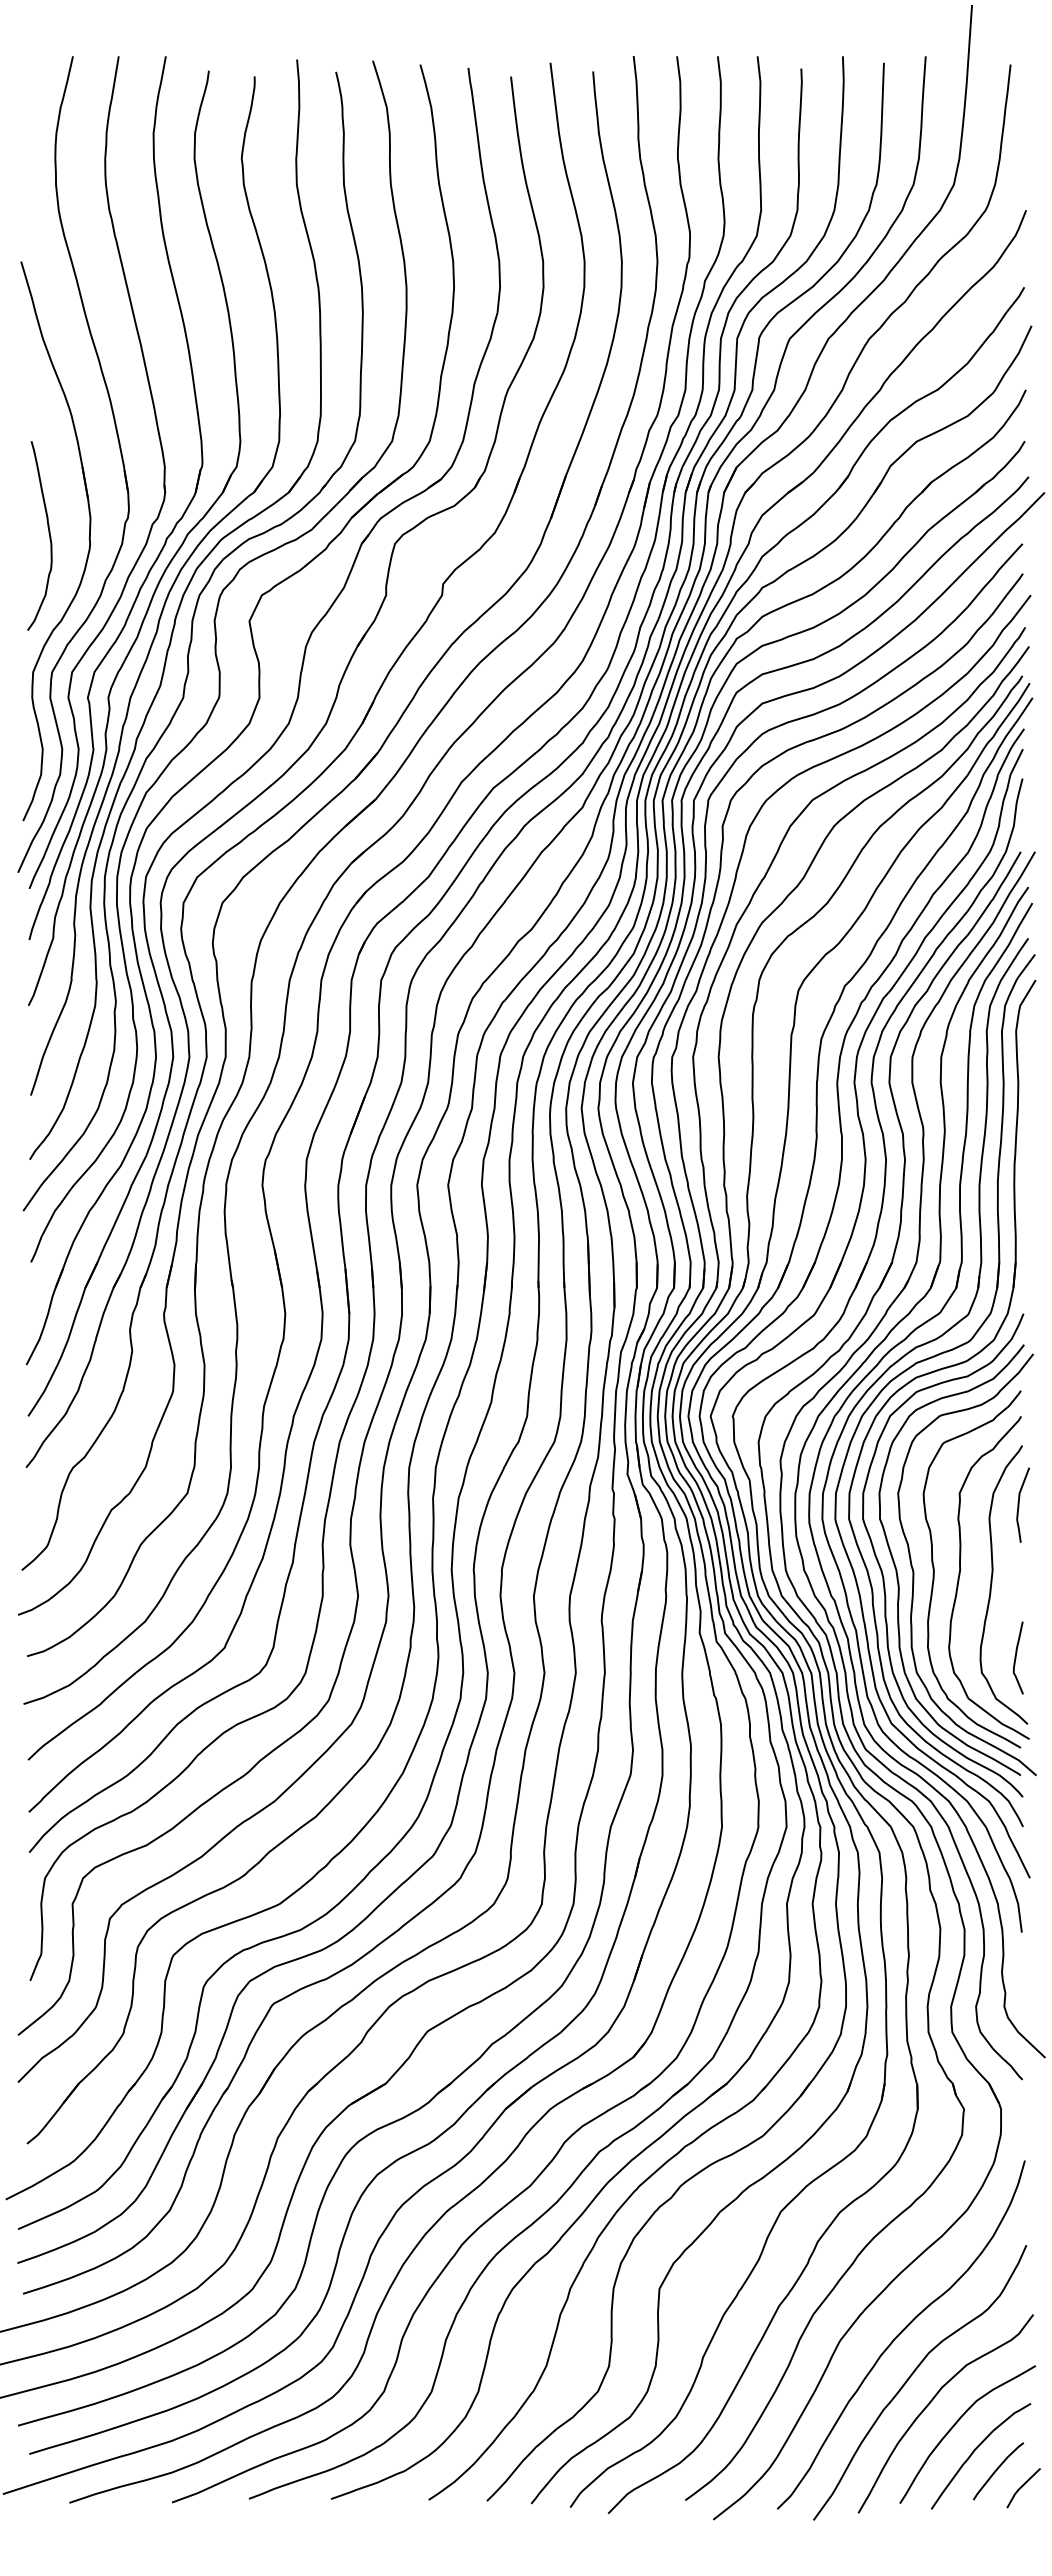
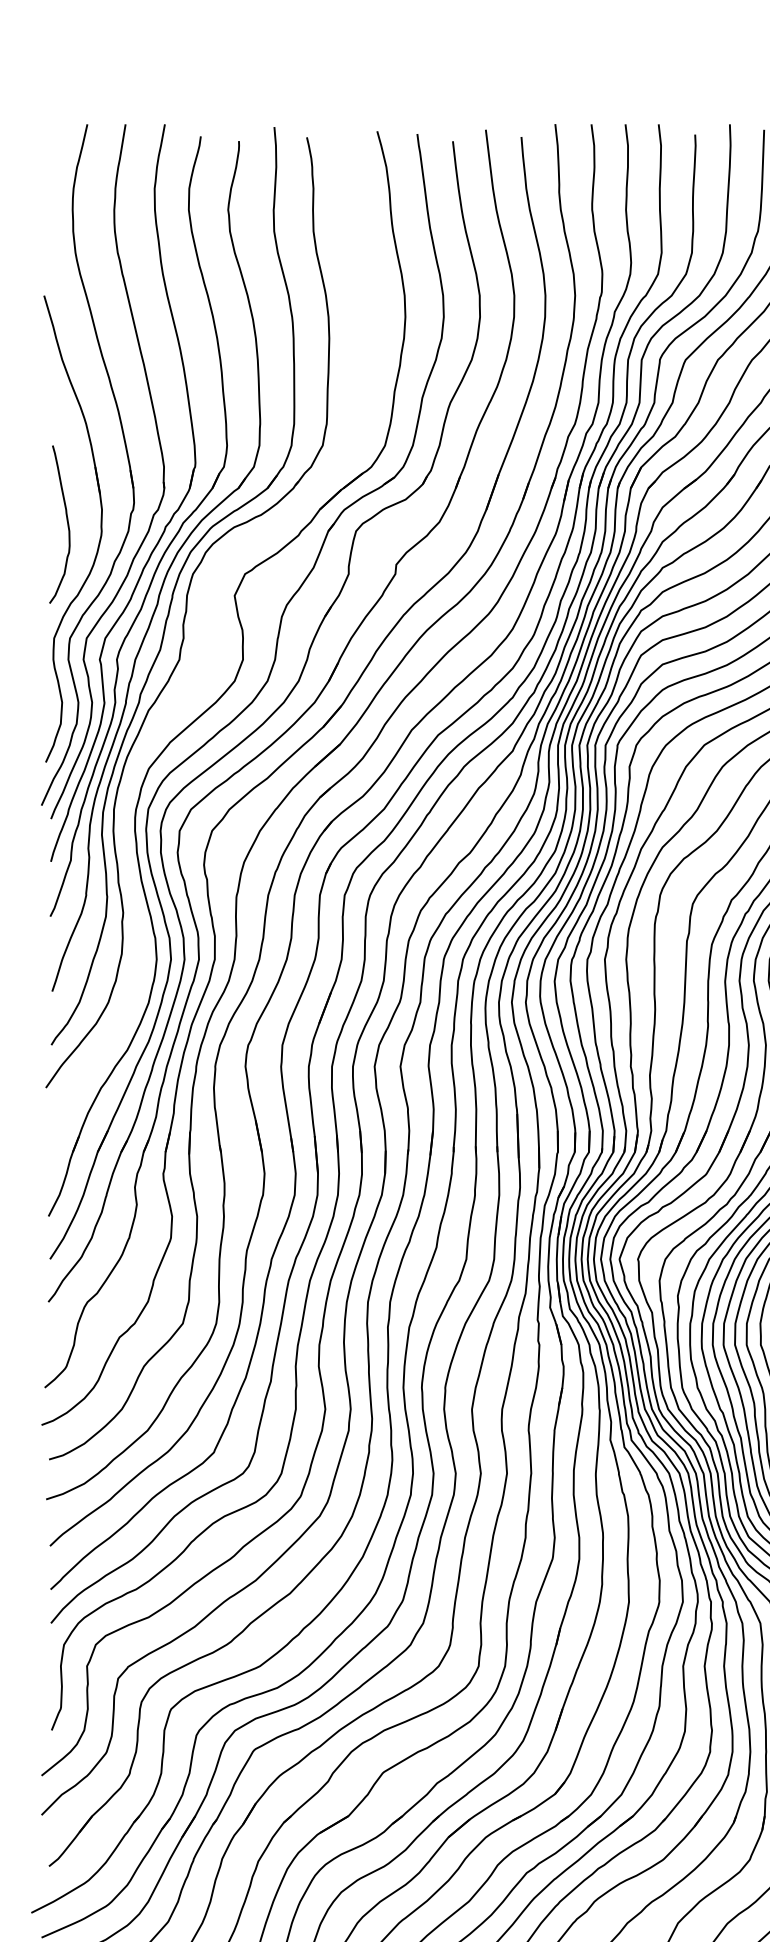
part: (218, 661) -> (208, 629), removed

